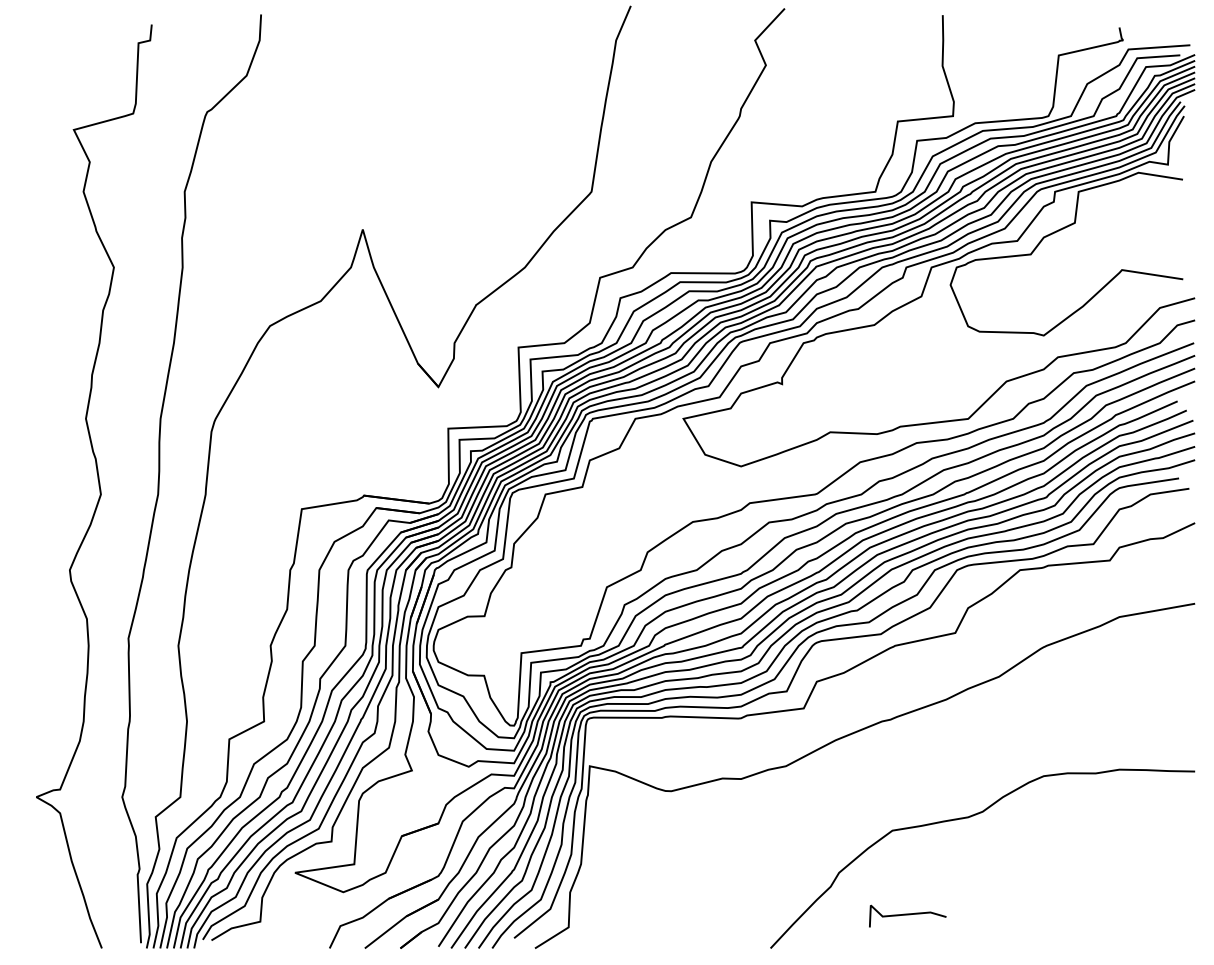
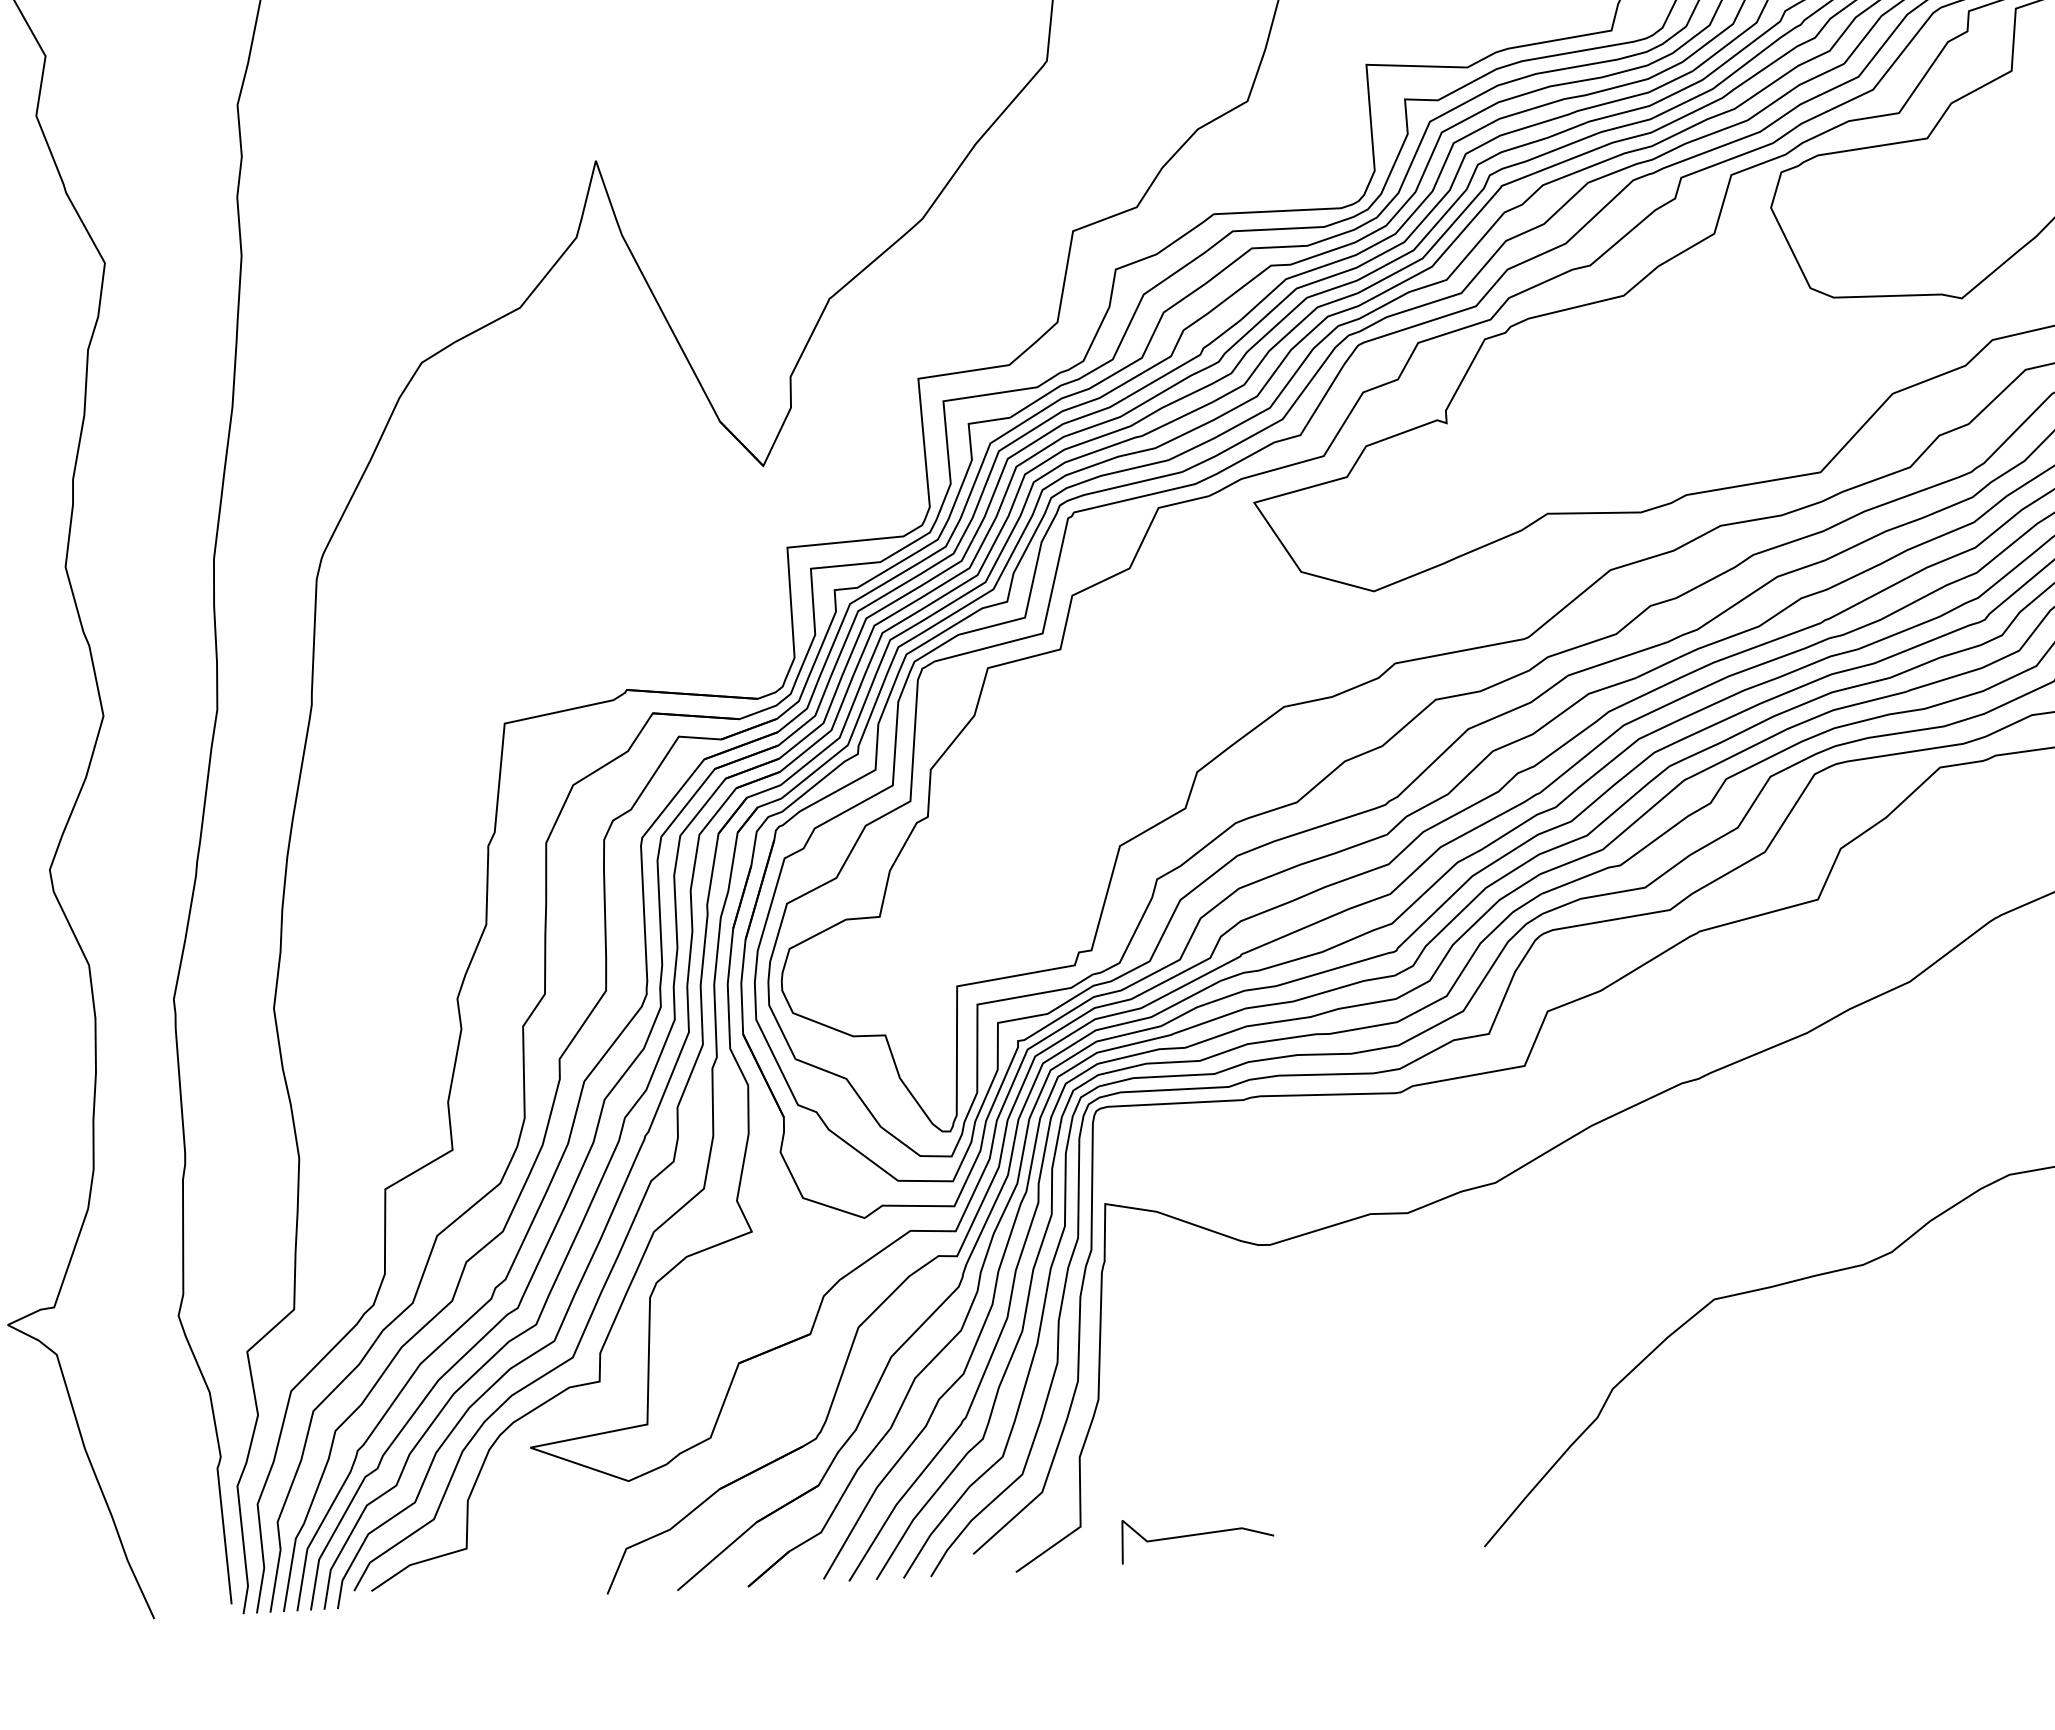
line: (907, 915) -> (1196, 1536), moved

